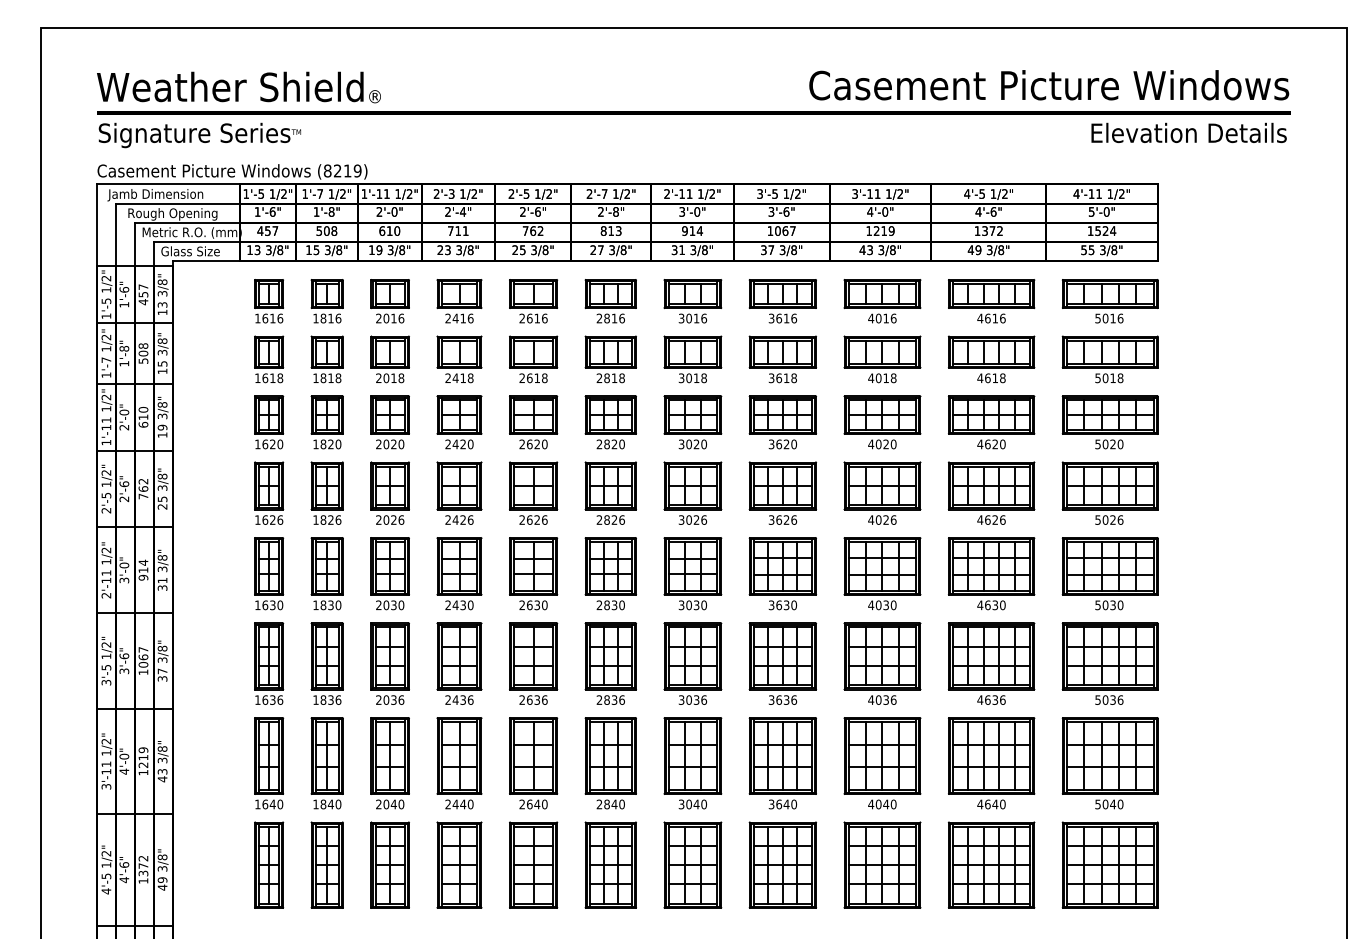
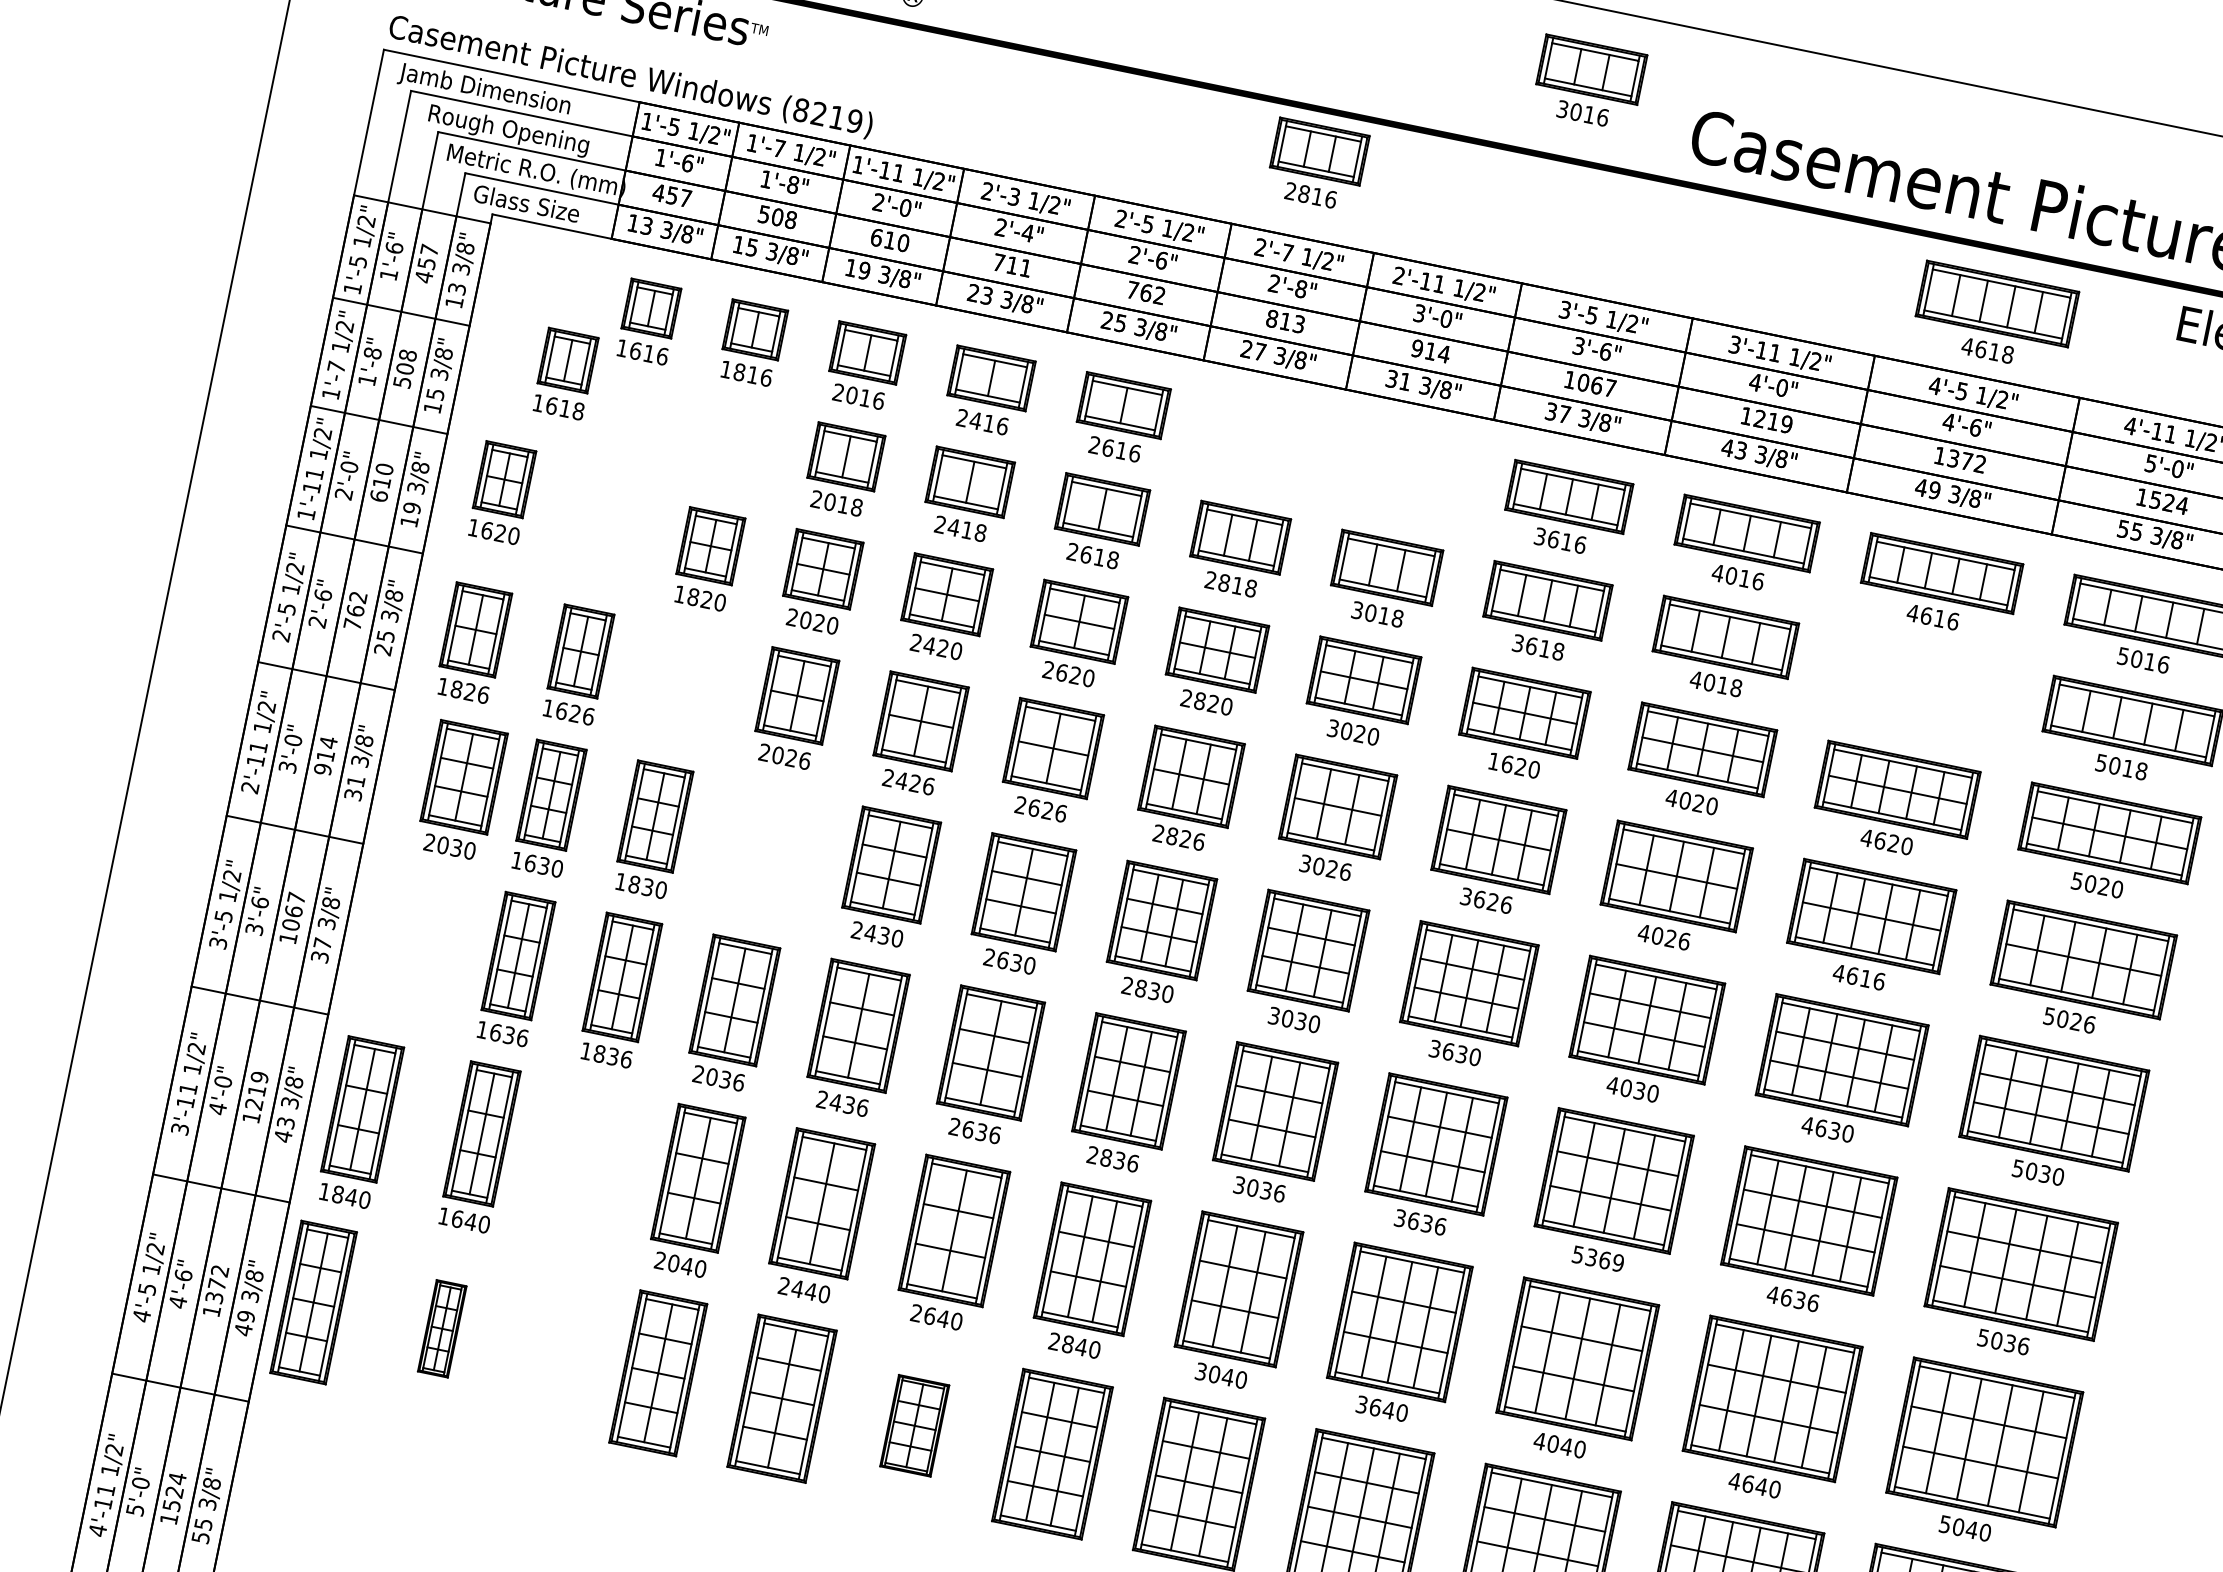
part: (610, 301) -> (1316, 164), moved
part: (692, 301) -> (1588, 82), moved
part: (269, 359) -> (566, 373), moved
part: (326, 359) -> (729, 446), removed
part: (991, 359) -> (1994, 317), moved
part: (269, 422) -> (502, 493), moved
text: (771, 444) -> (1493, 761), 3620 -> 1620
part: (326, 492) -> (472, 641), moved
text: (994, 519) -> (1864, 977), 4626 -> 4616
part: (389, 573) -> (460, 789), moved
text: (882, 699) -> (1598, 1257), 4036 -> 5369
part: (326, 763) -> (358, 1122), moved
part: (269, 864) -> (442, 1327), size x0.6
part: (326, 864) -> (312, 1301), moved
part: (533, 864) -> (914, 1424), size x0.6

